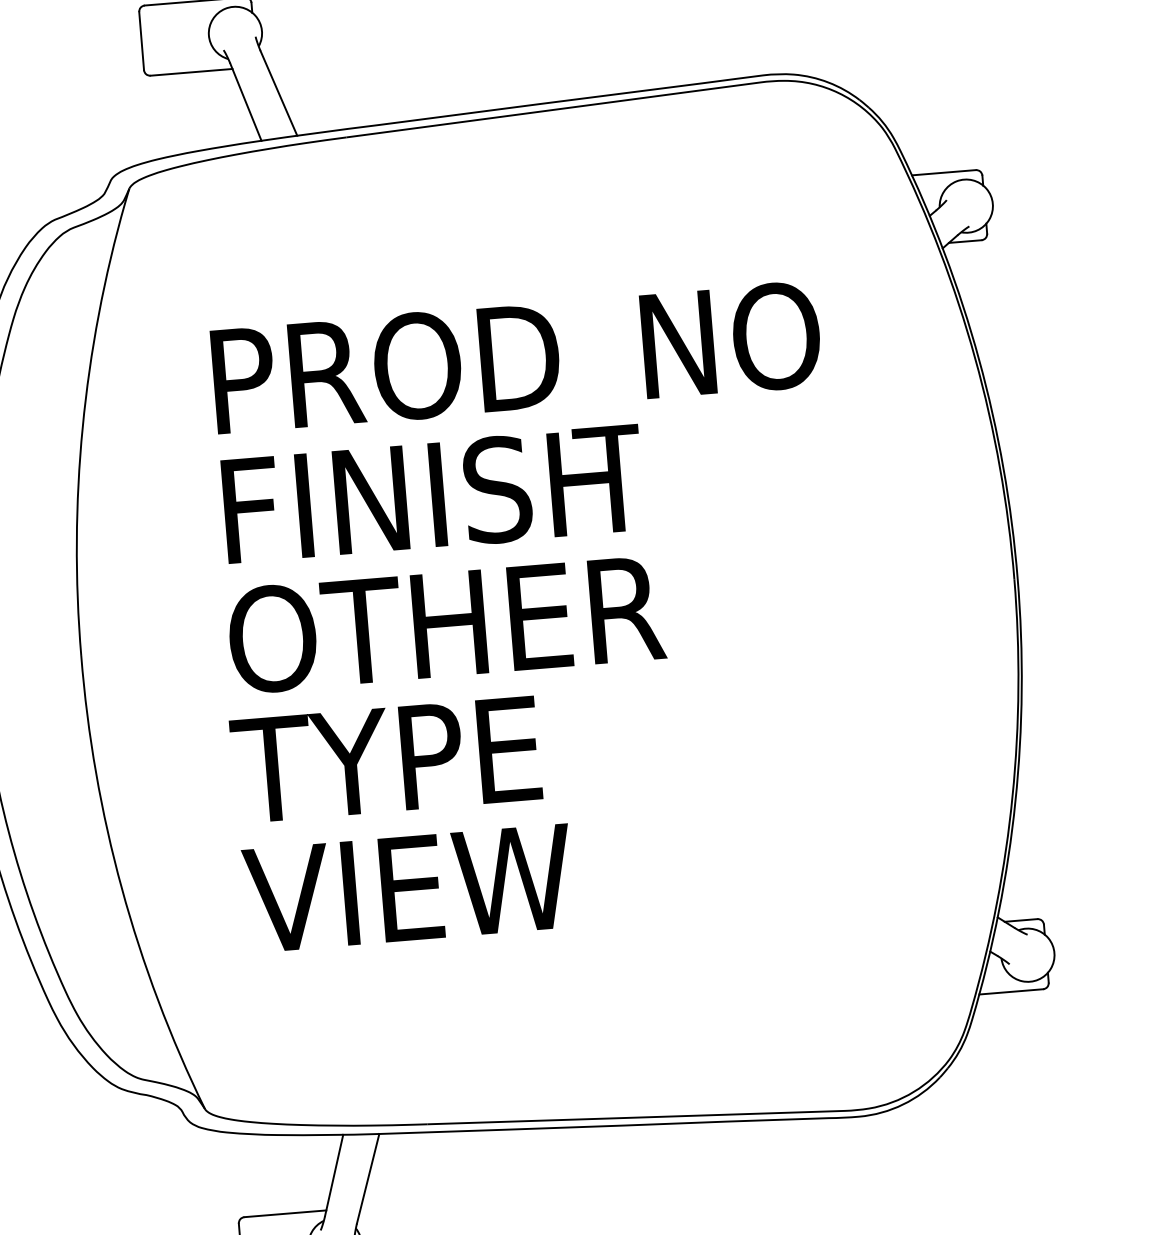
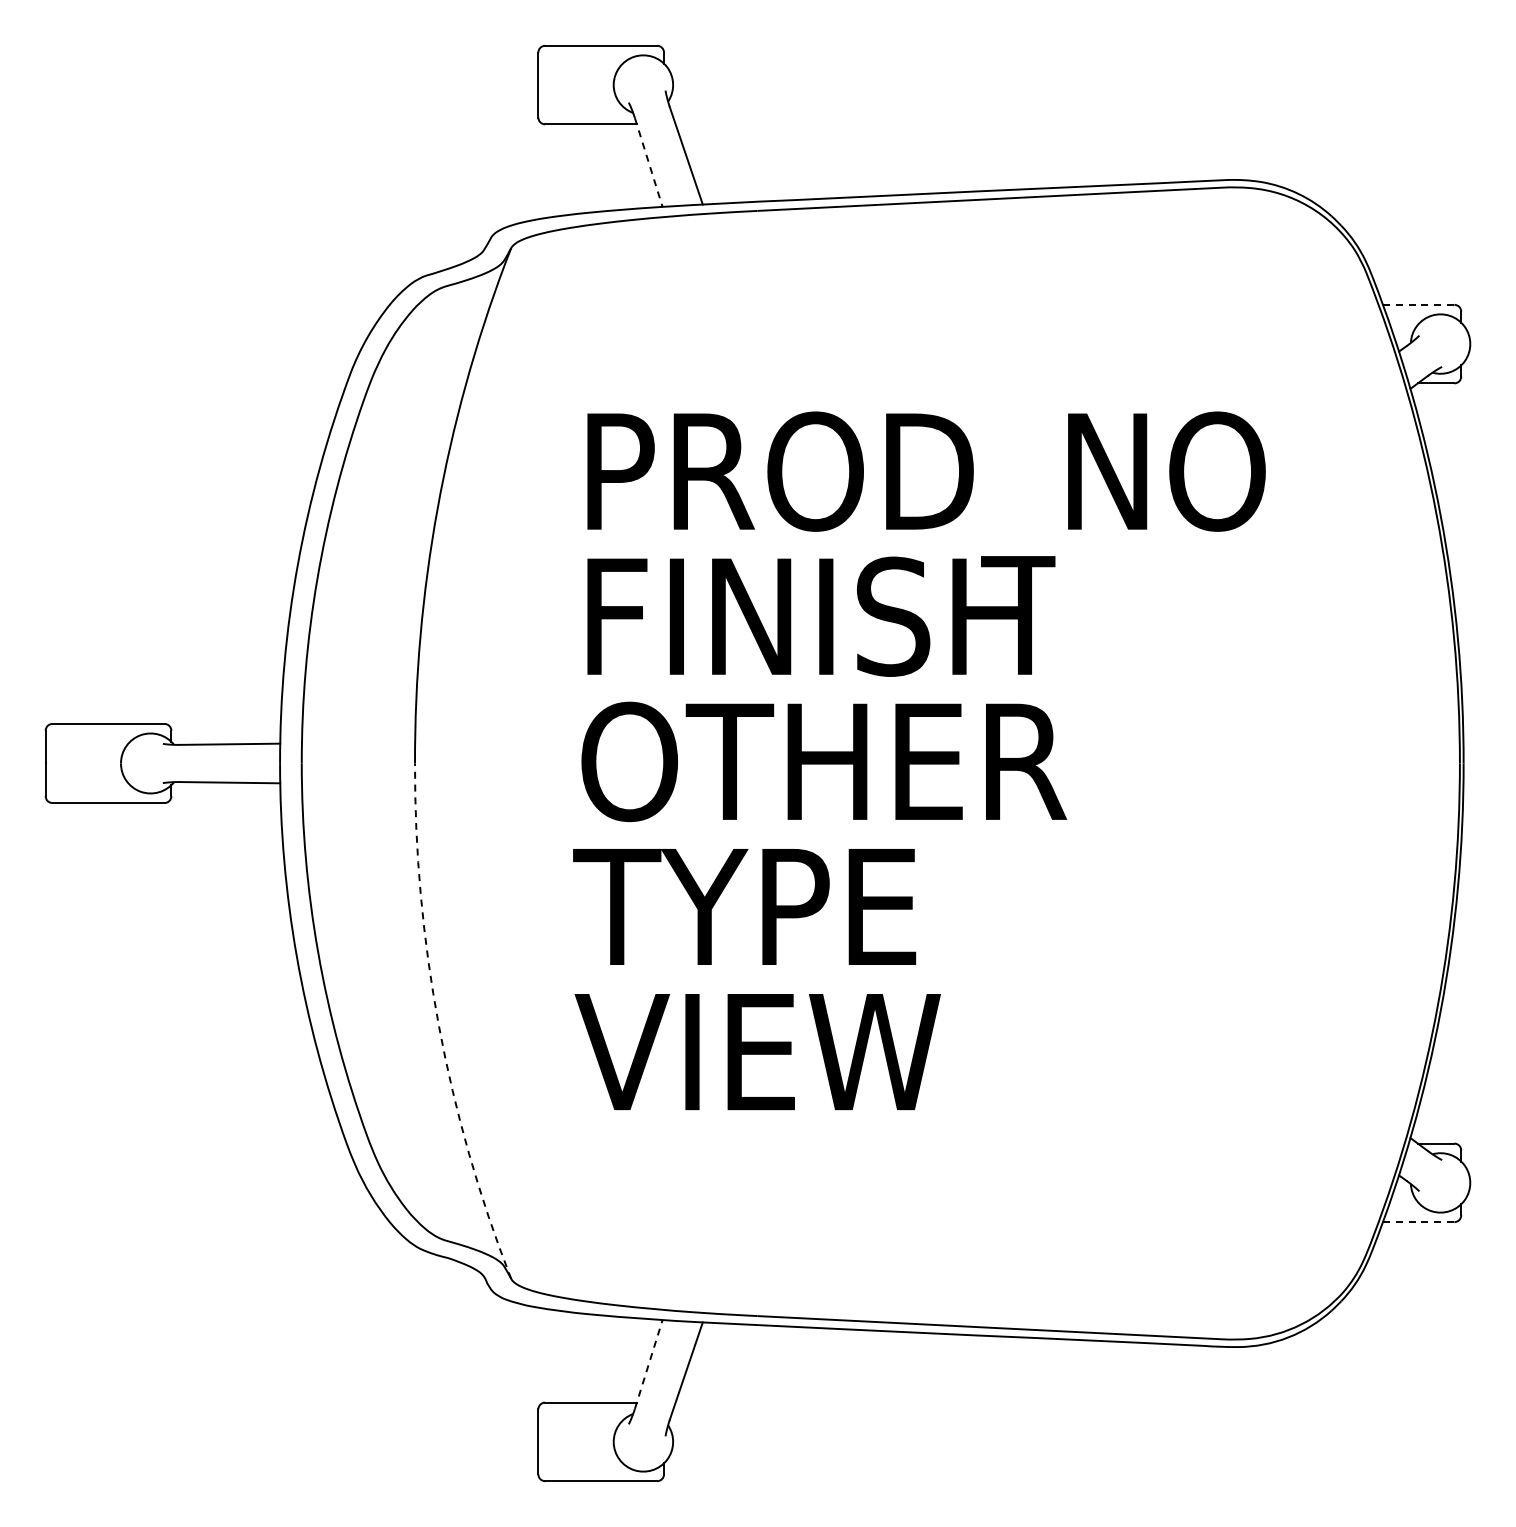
line: (245, 103) -> (648, 163), solid -> dashed
line: (943, 172) -> (1418, 304), solid -> dashed
line: (121, 888) -> (438, 1025), solid -> dashed
line: (1011, 992) -> (1418, 1222), solid -> dashed
line: (333, 1174) -> (648, 1363), solid -> dashed

